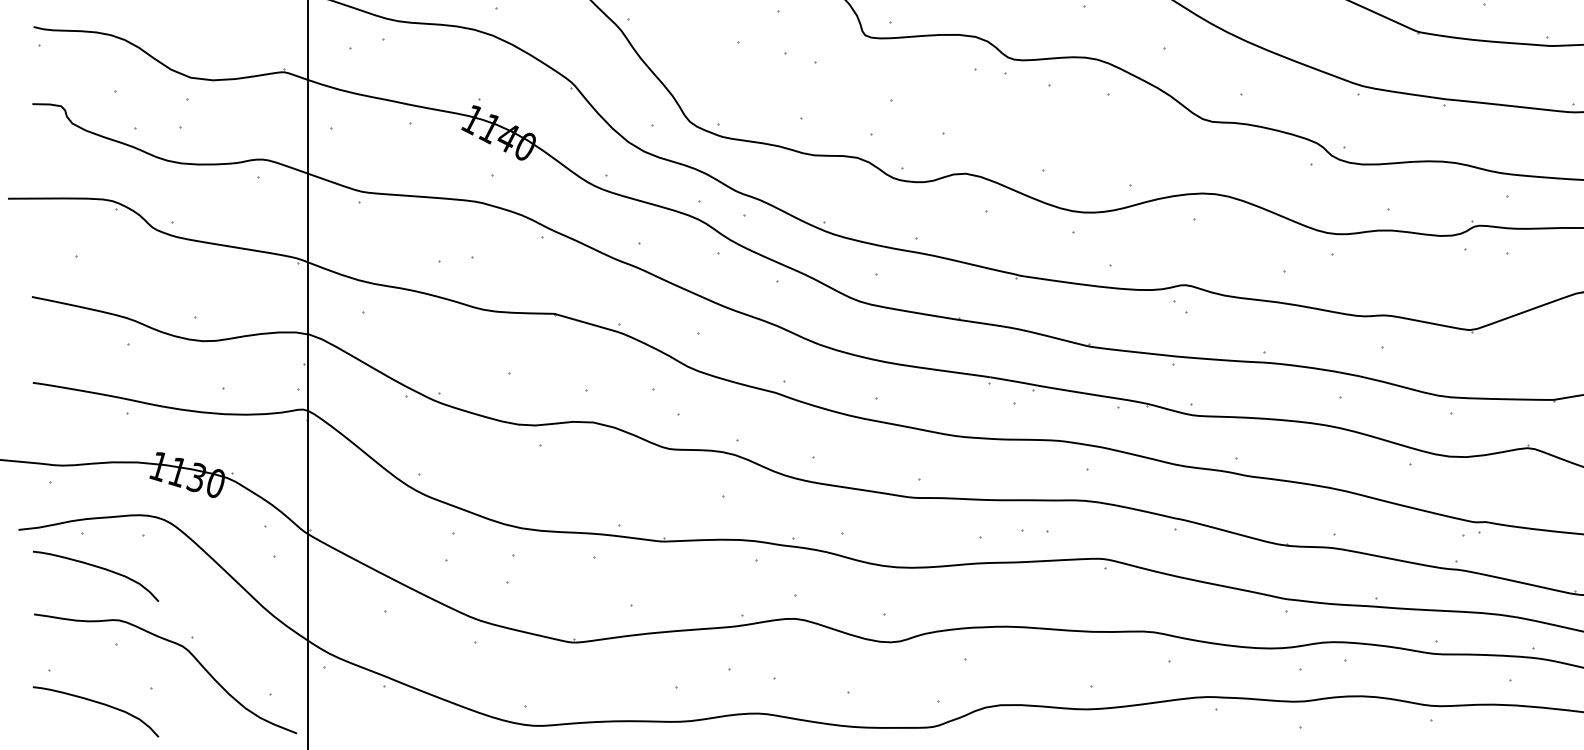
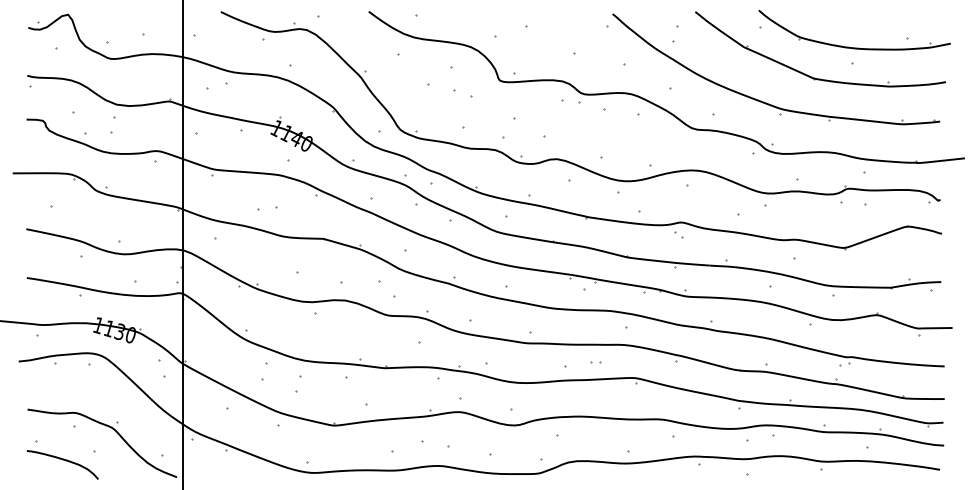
part: (1033, 531) -> (595, 362), size x0.62
curve: (95, 568) -> (62, 383), removed

